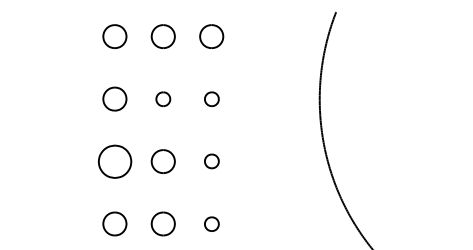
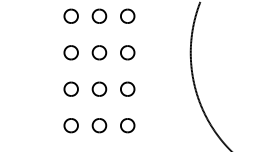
part: (163, 98) -> (99, 52), size x1.67
part: (211, 98) -> (127, 52), size x1.67
part: (113, 160) -> (70, 88), size x0.71
part: (211, 160) -> (127, 88), size x1.67
part: (211, 223) -> (127, 125), size x1.67

